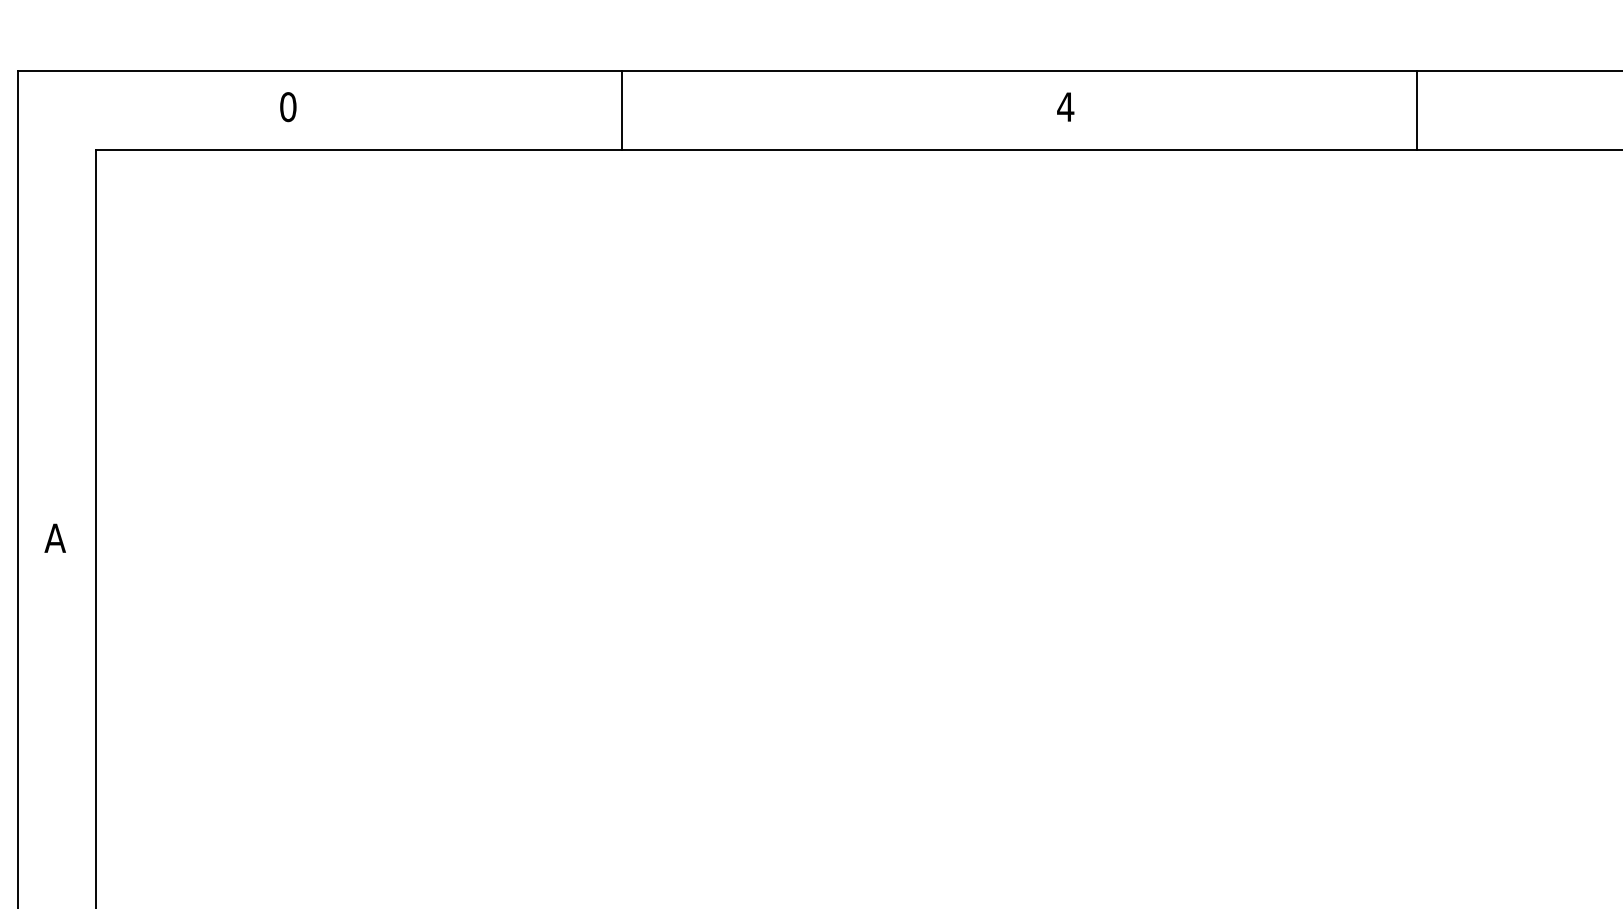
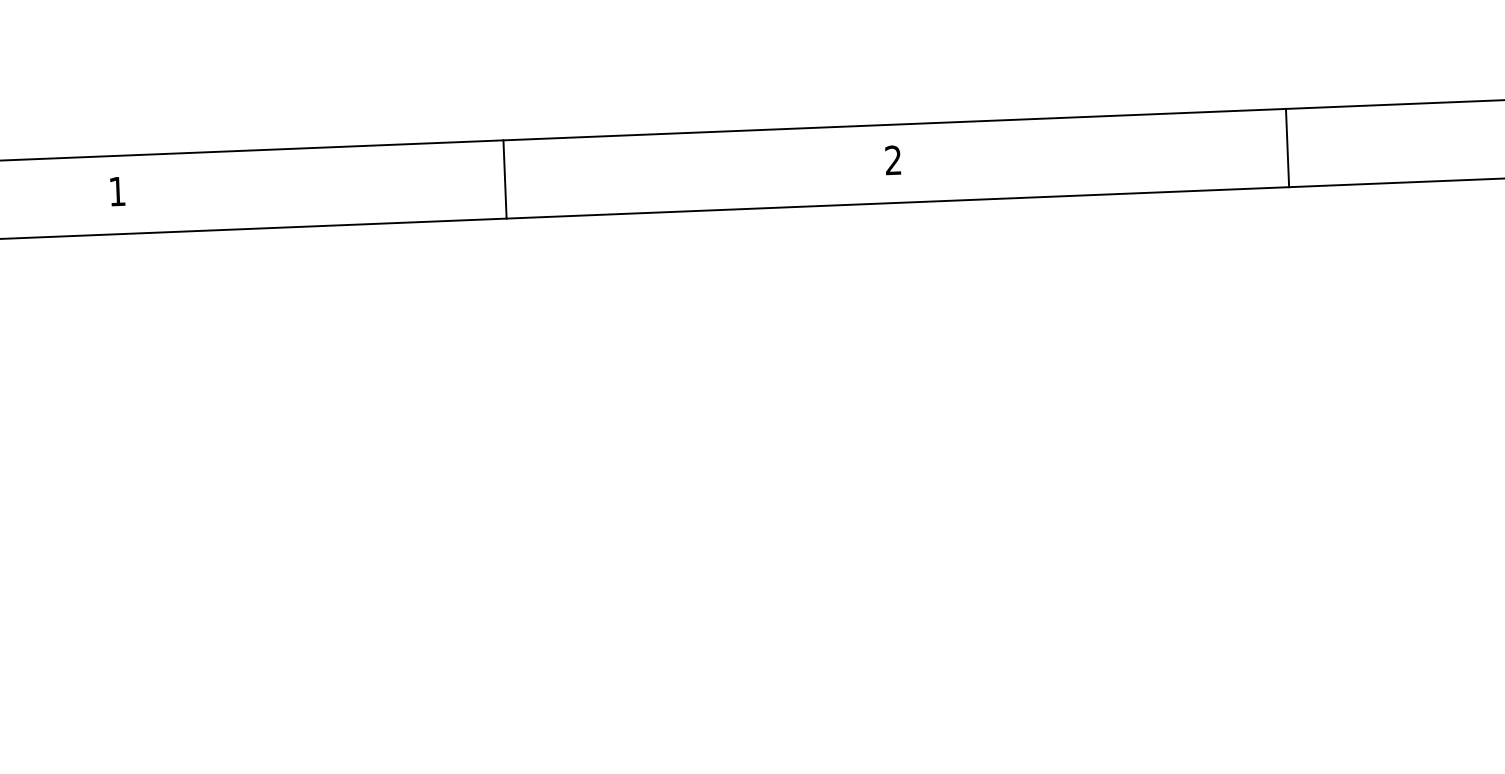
text: (1065, 106) -> (893, 159), 4 -> 2
text: (288, 107) -> (117, 191), 0 -> 1
line: (621, 110) -> (505, 179), moved
line: (1416, 110) -> (1287, 147), moved

